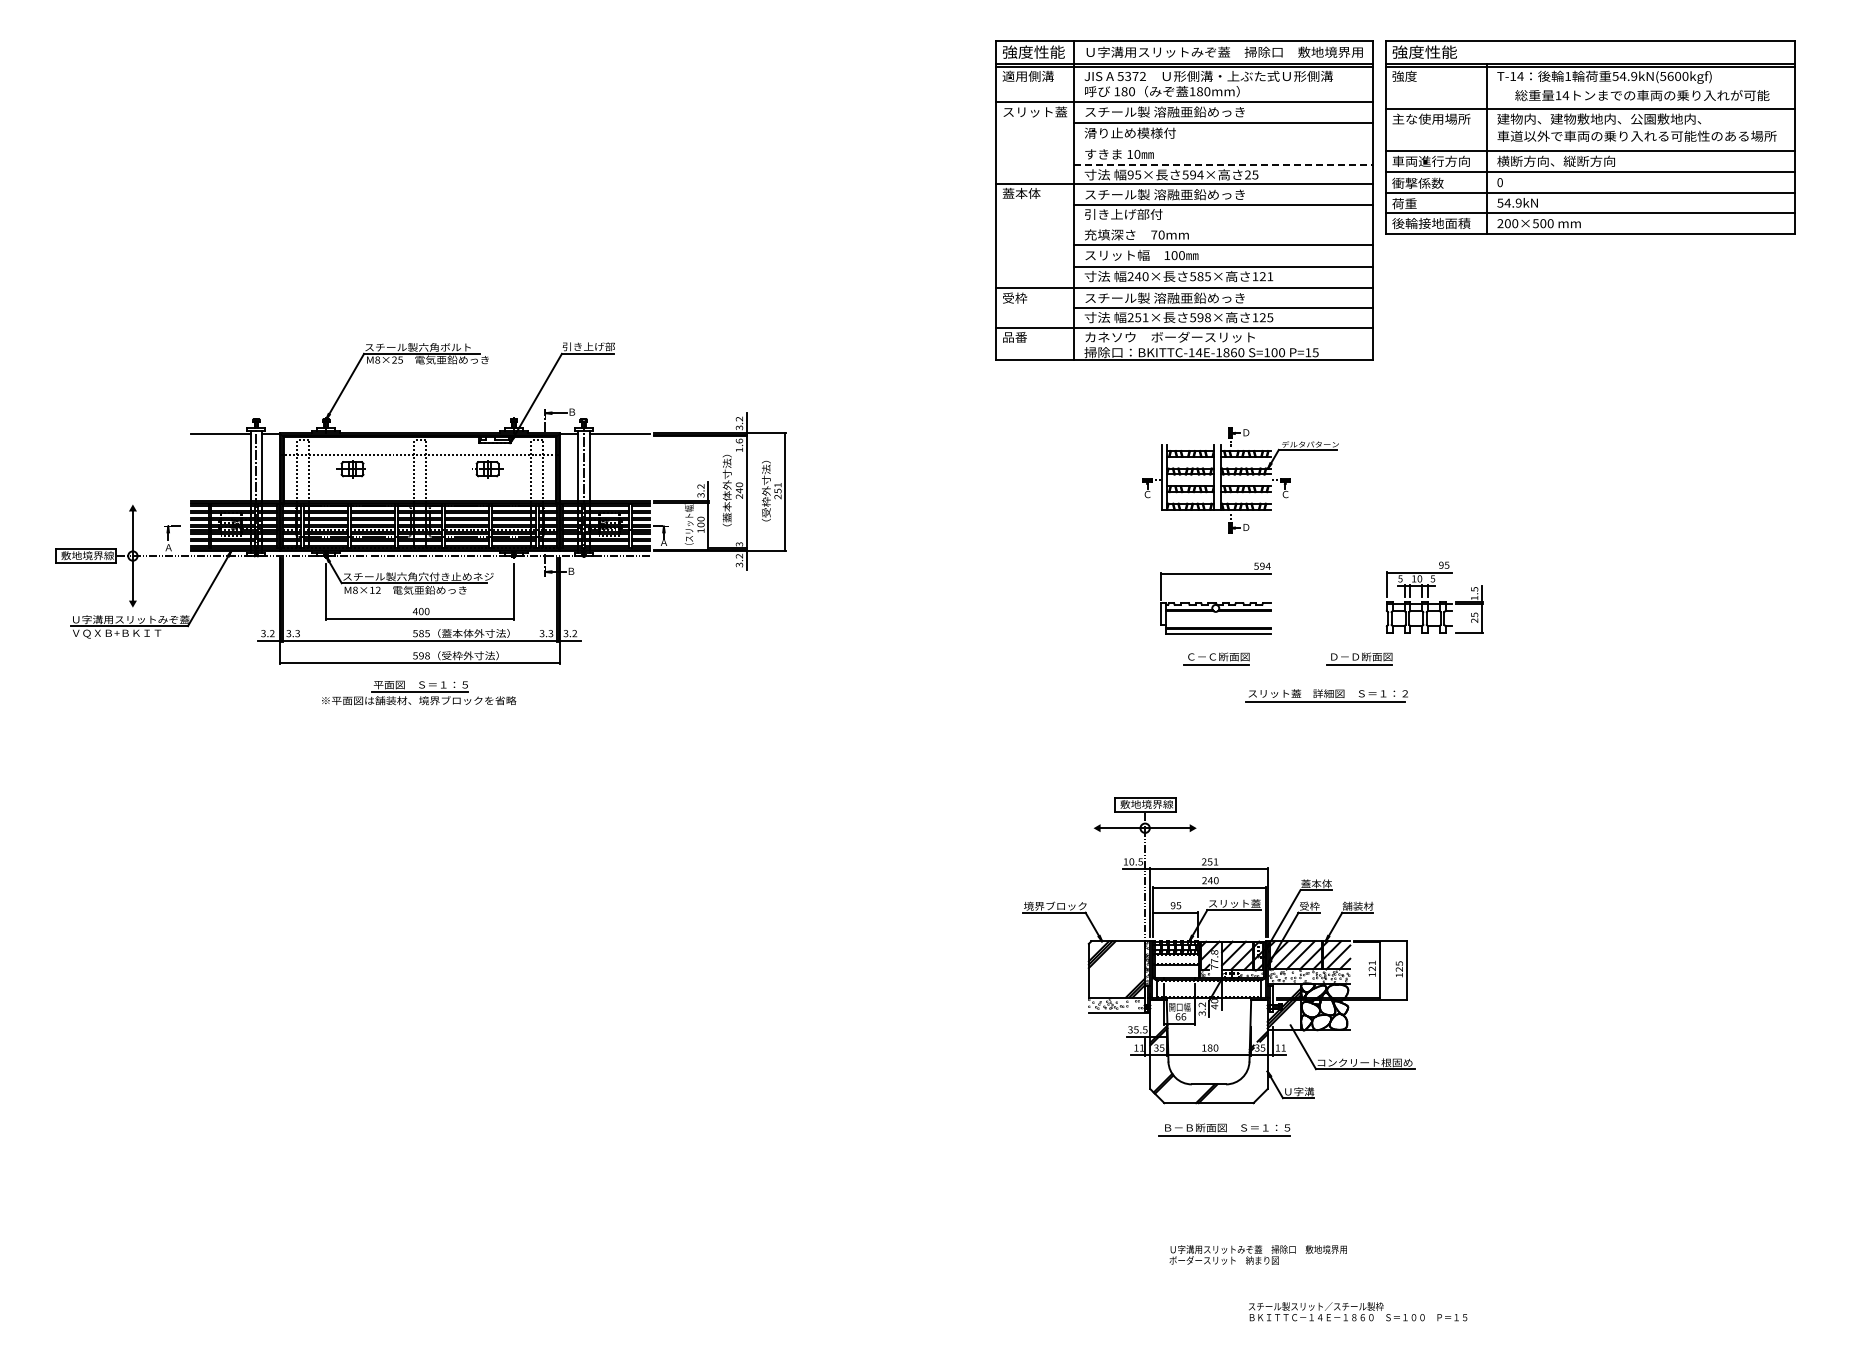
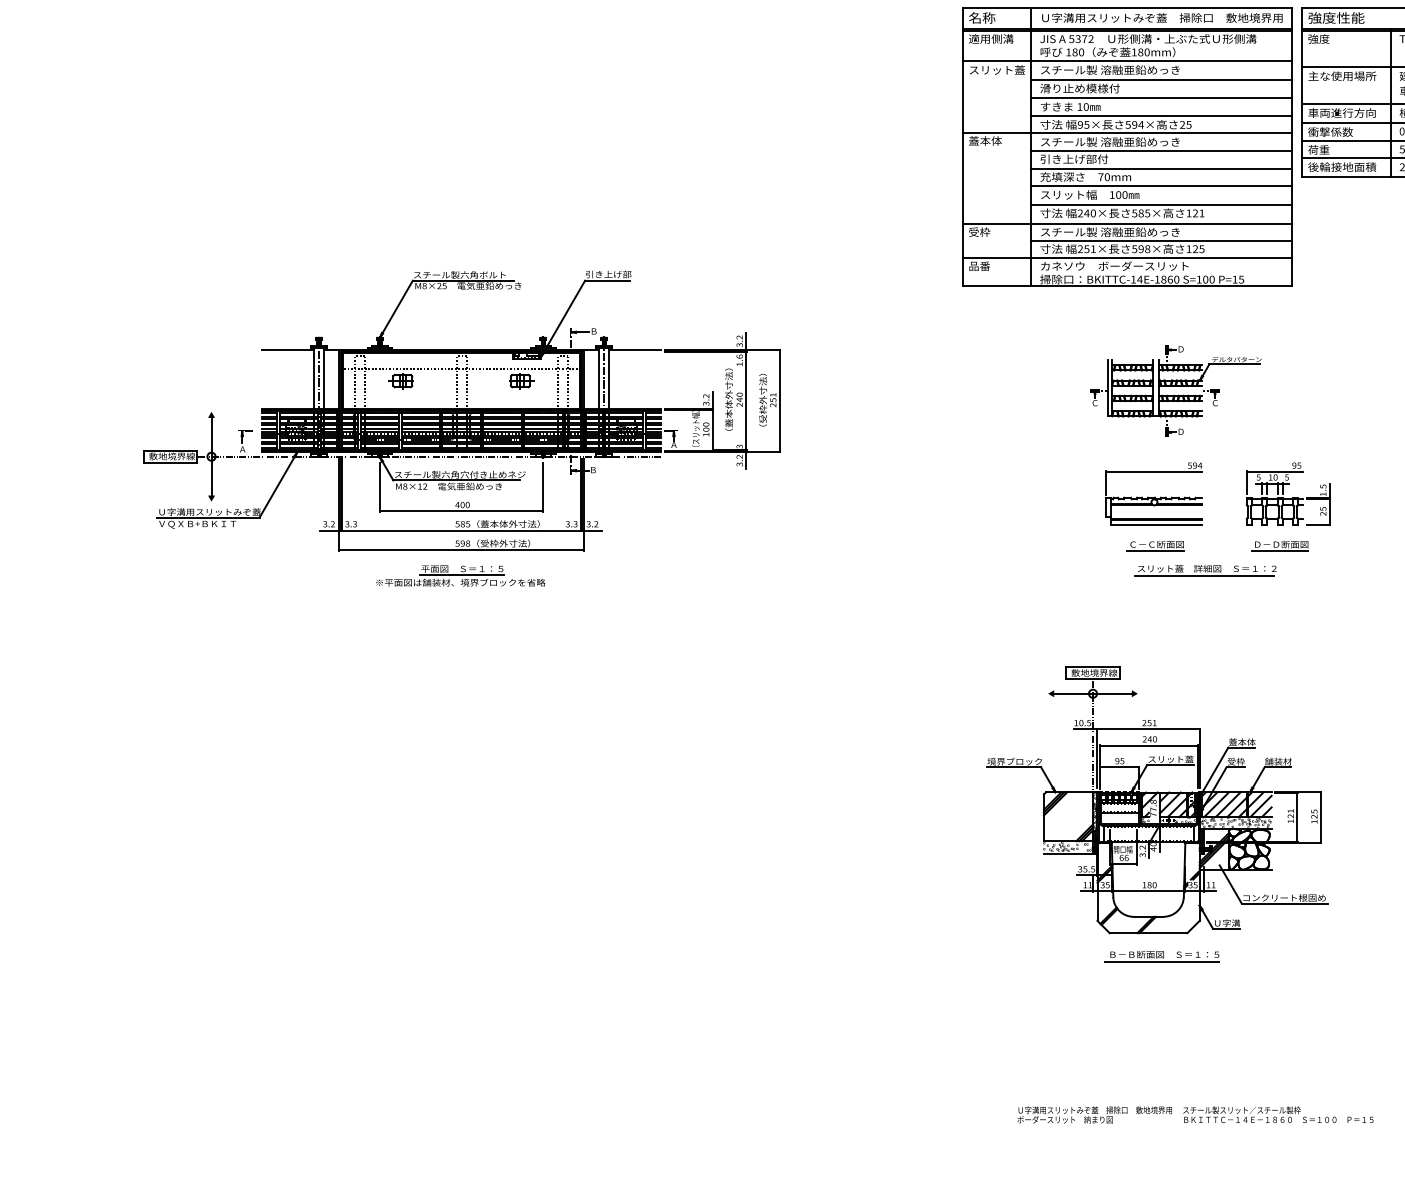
text: (1033, 51) -> (995, 17), 強度性能 -> 名称
line: (1223, 144) -> (1161, 98), added
line: (1224, 165) -> (1162, 116), dashed -> solid
line: (1223, 225) -> (1161, 168), added
part: (1434, 597) -> (1288, 493), moved
part: (1326, 695) -> (1205, 570), moved
text: (1257, 1254) -> (1094, 1114), moved

